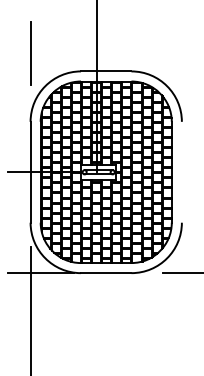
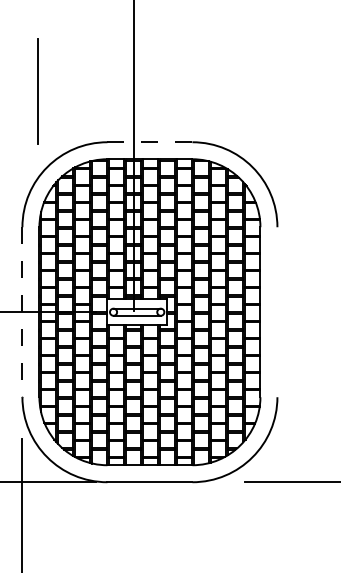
line: (30, 53) -> (37, 91), moved
line: (105, 71) -> (148, 142), solid -> dashed
line: (30, 172) -> (22, 312), solid -> dashed

